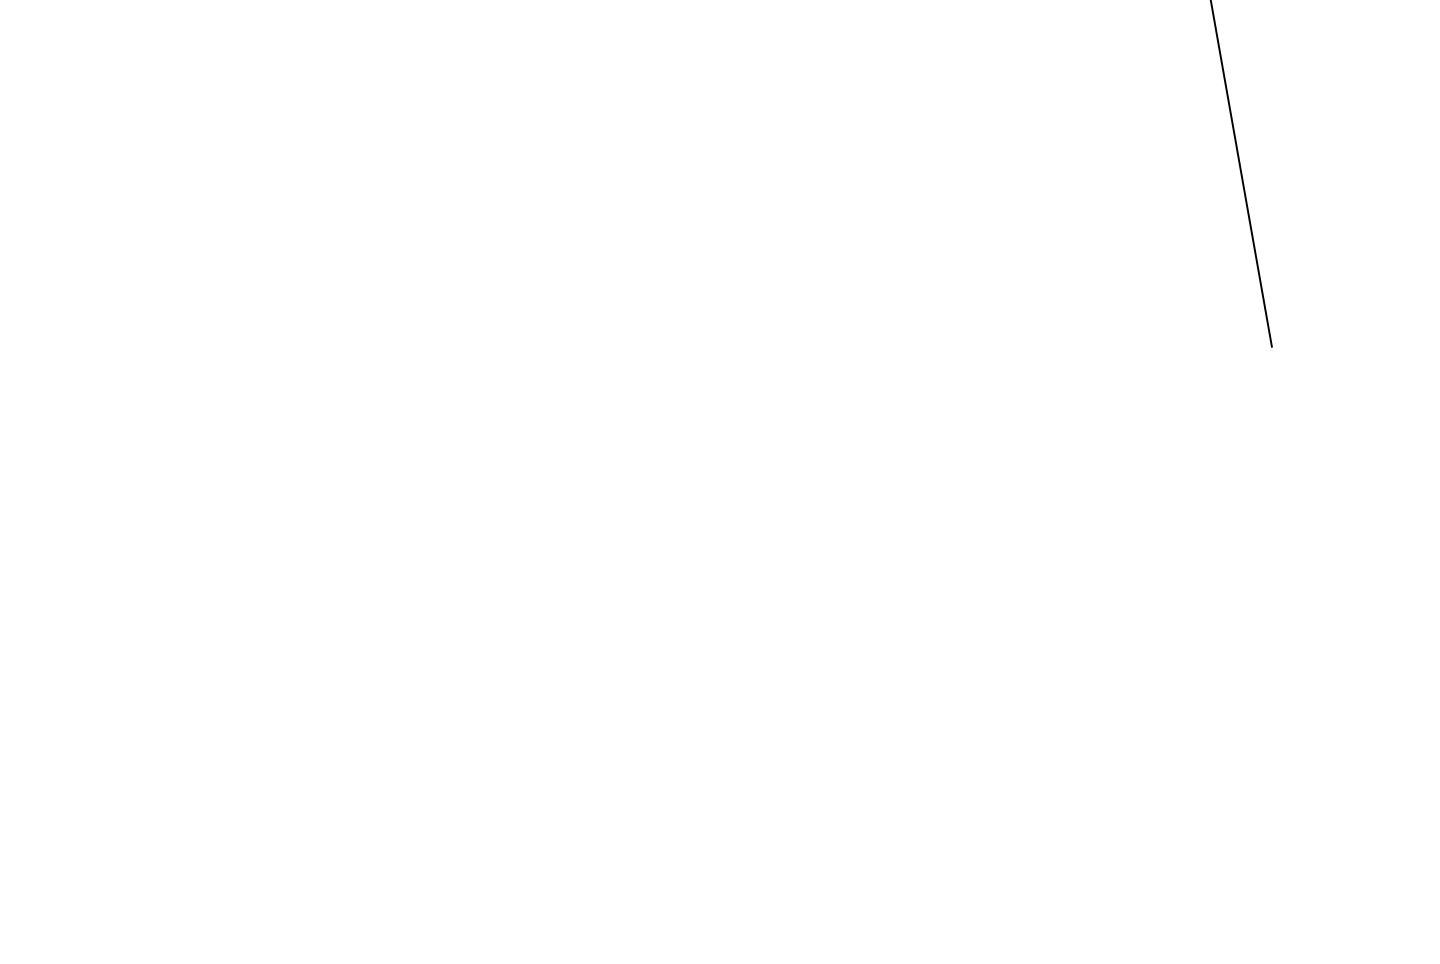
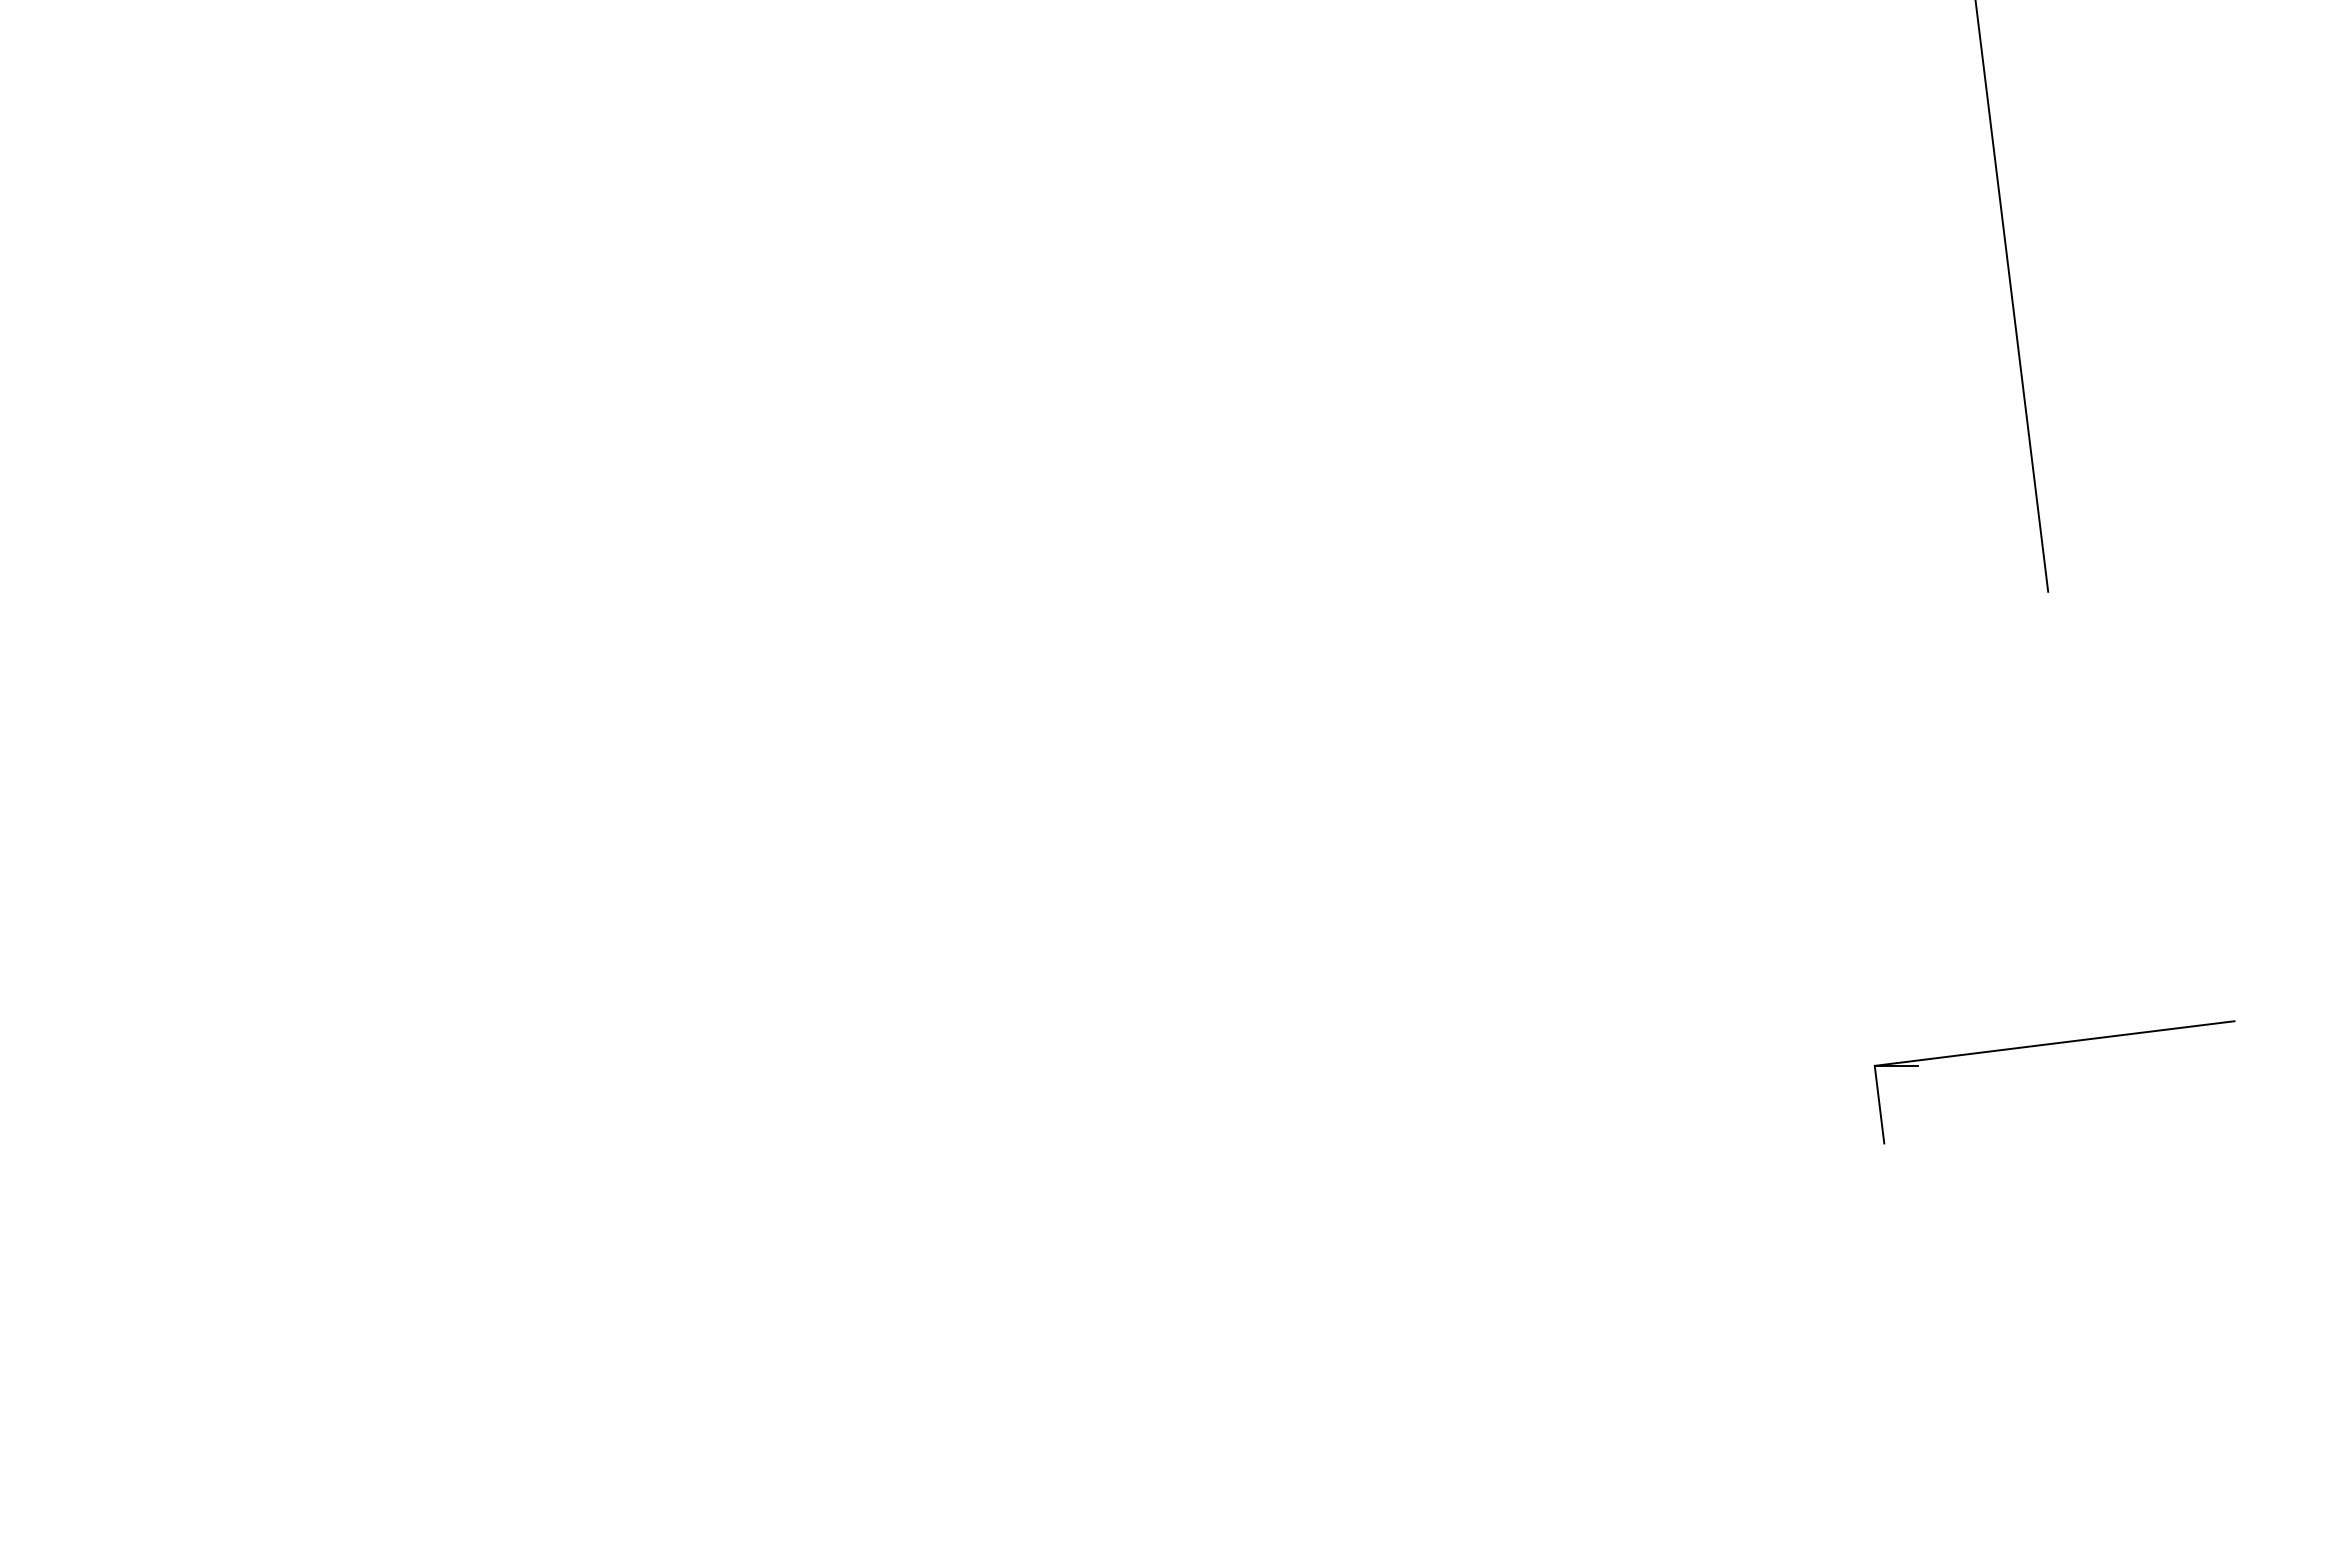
part: (1289, 674) -> (2048, 1045), added

